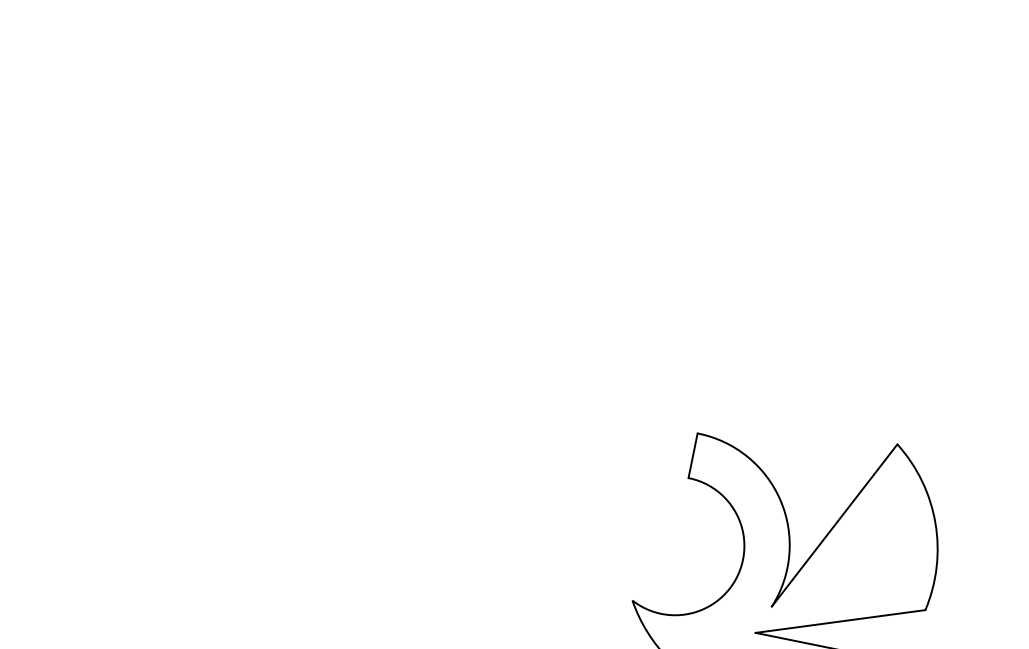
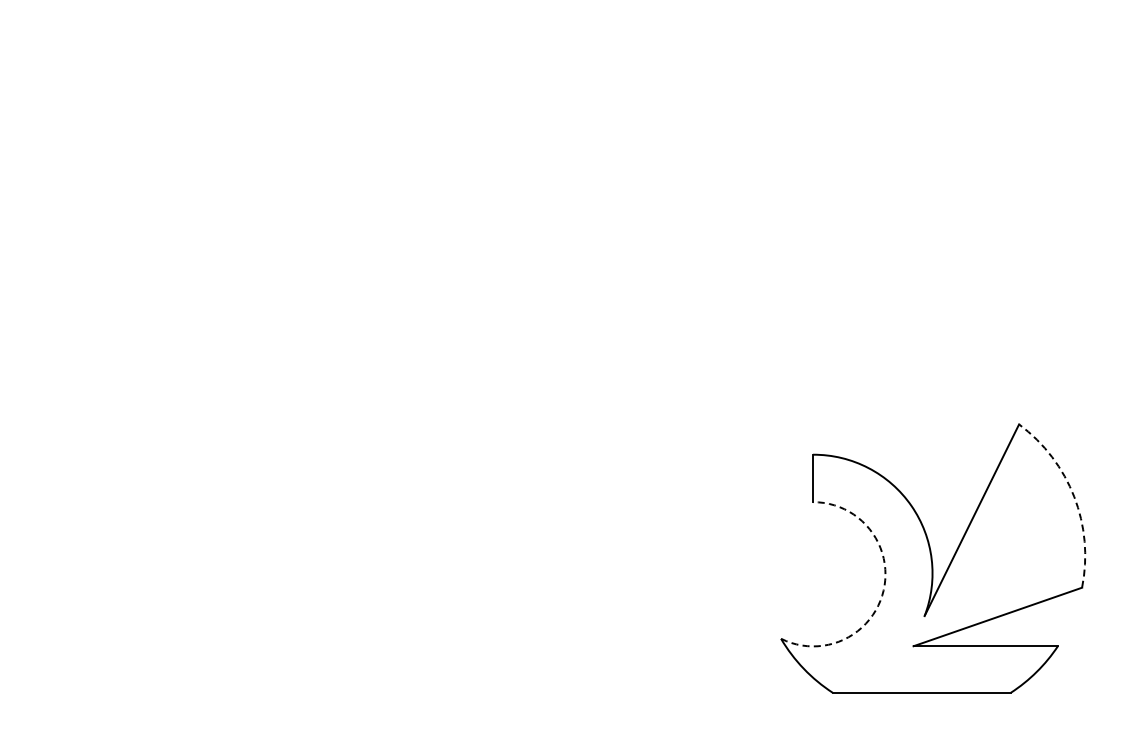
arc: (935, 522) -> (1074, 496), solid -> dashed
arc: (738, 574) -> (883, 590), solid -> dashed

